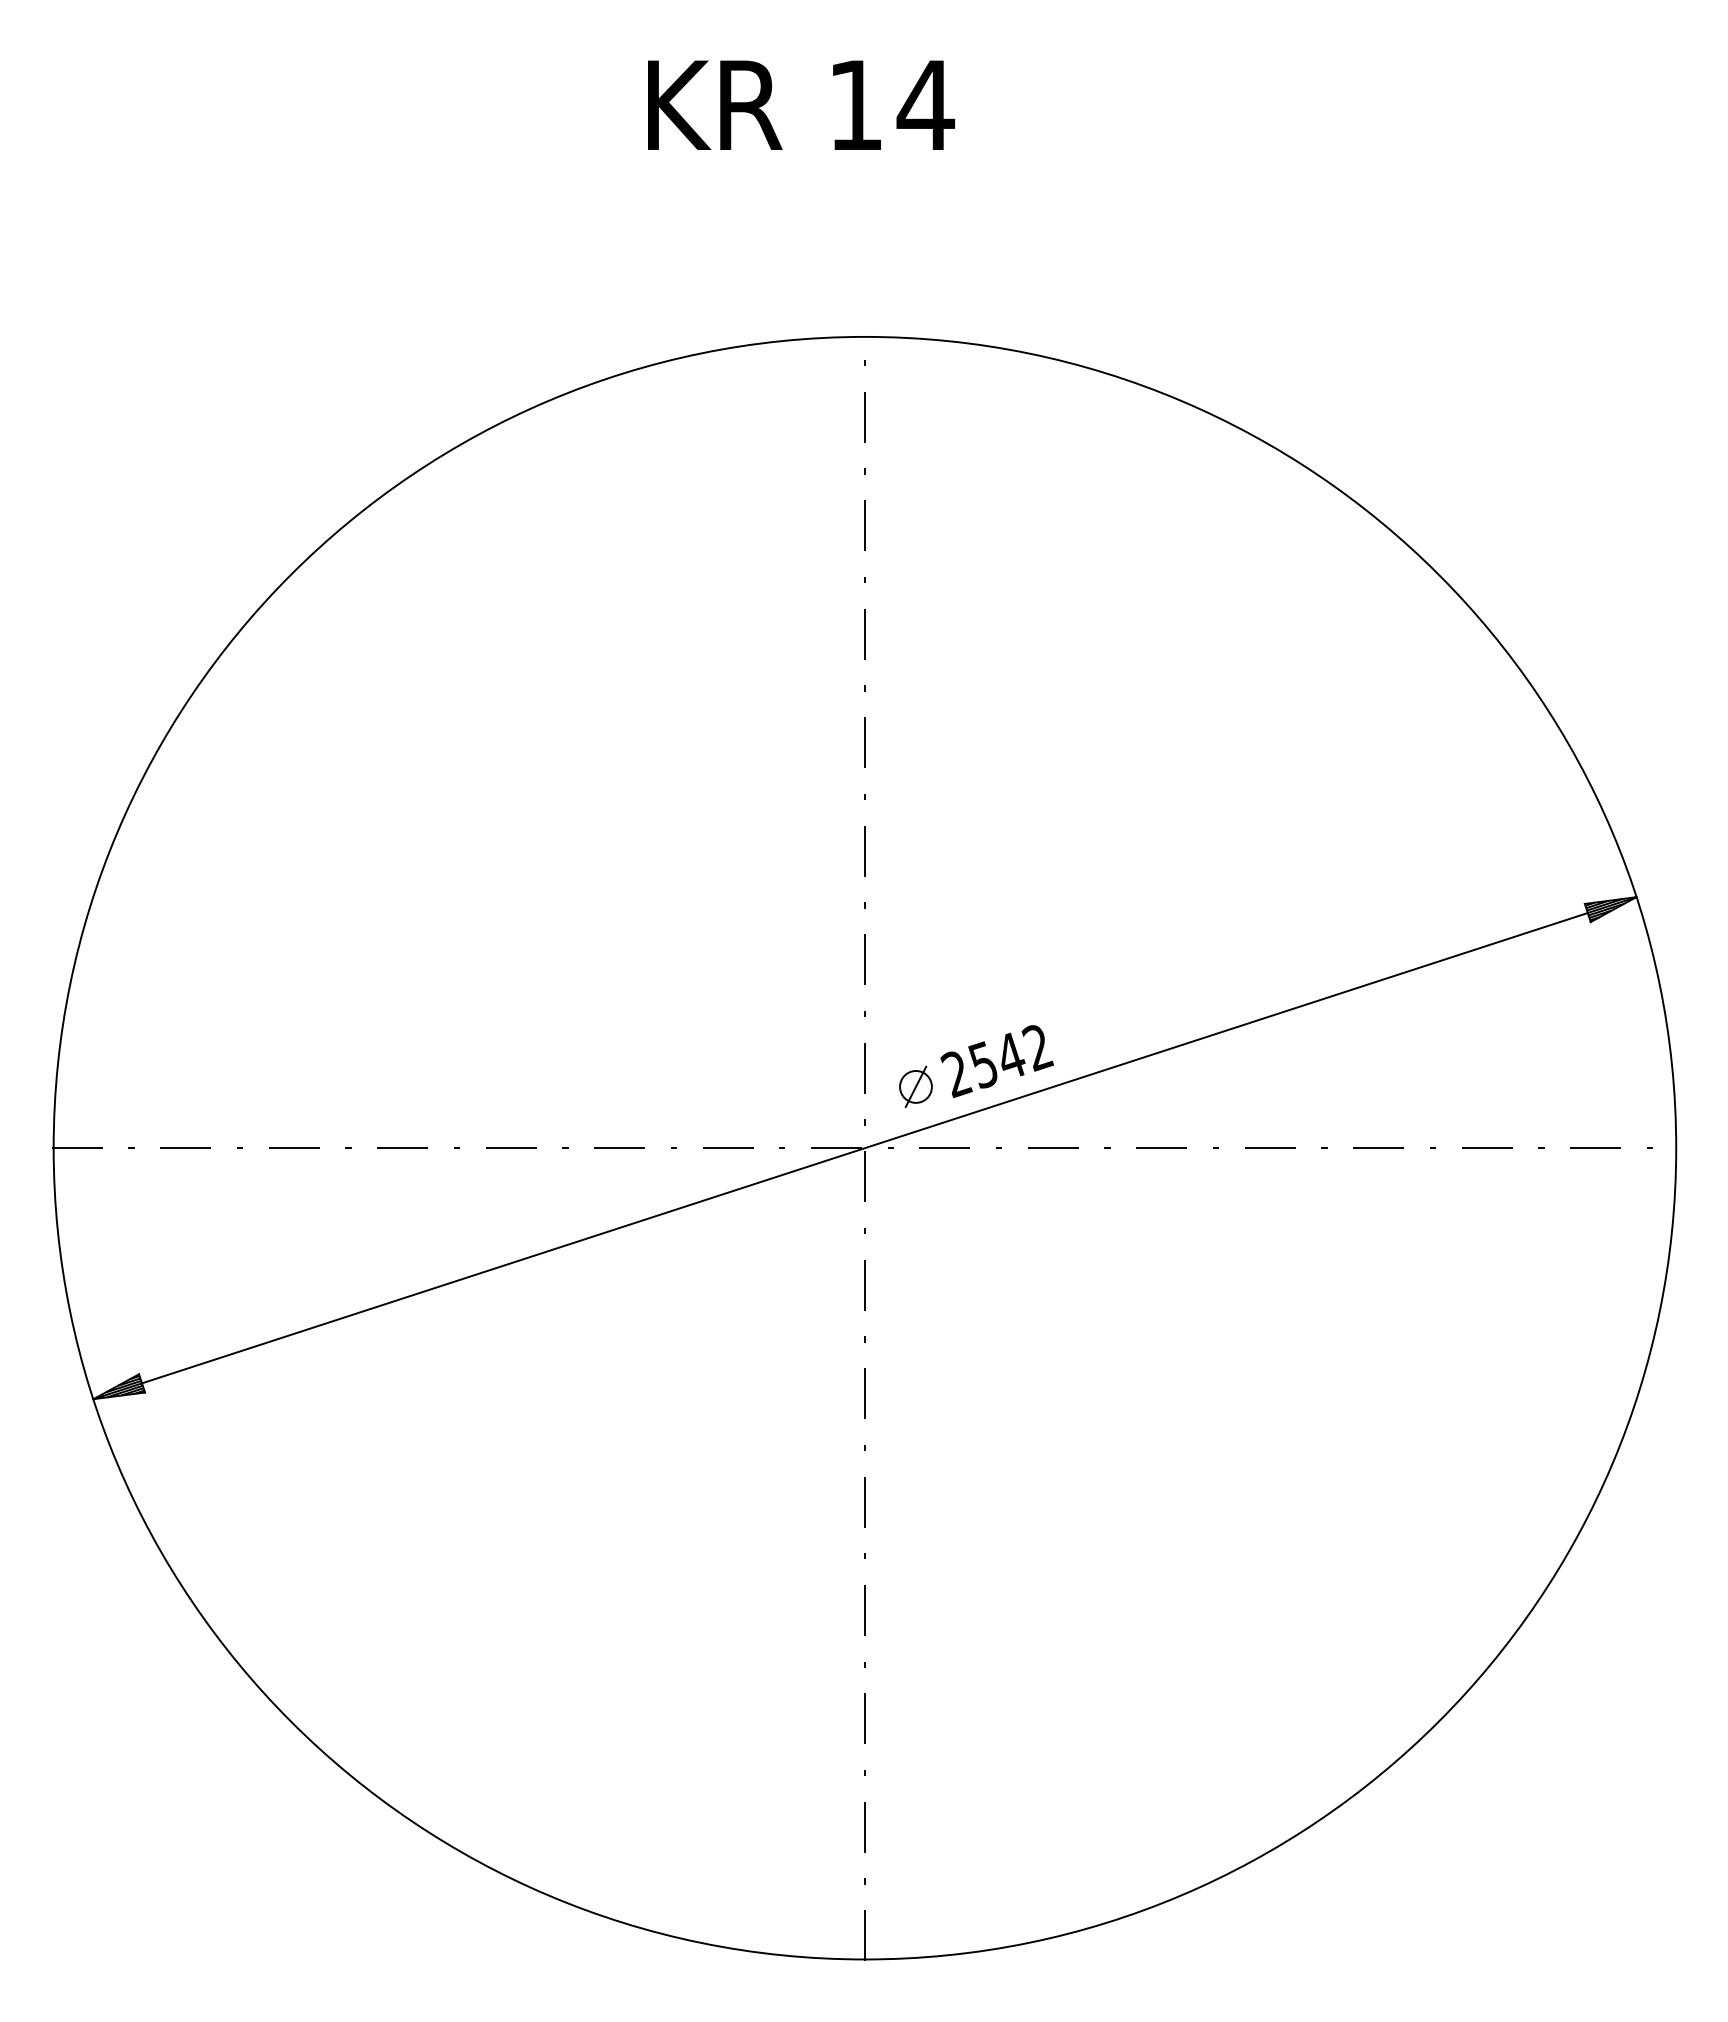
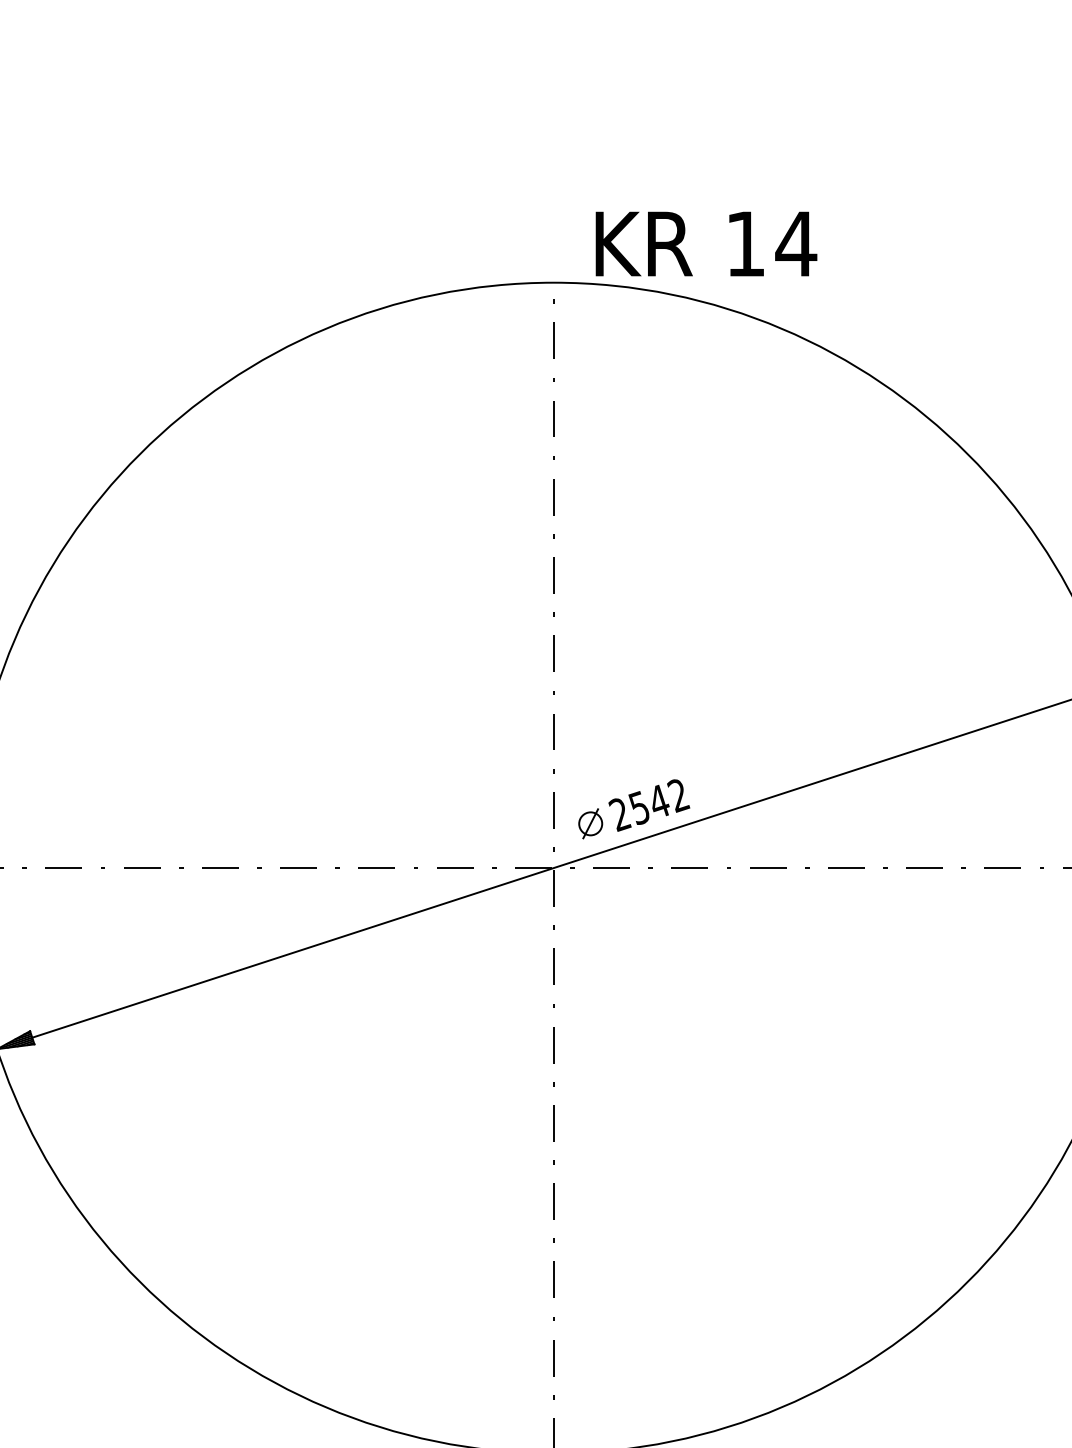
text: (801, 104) -> (706, 243), moved

